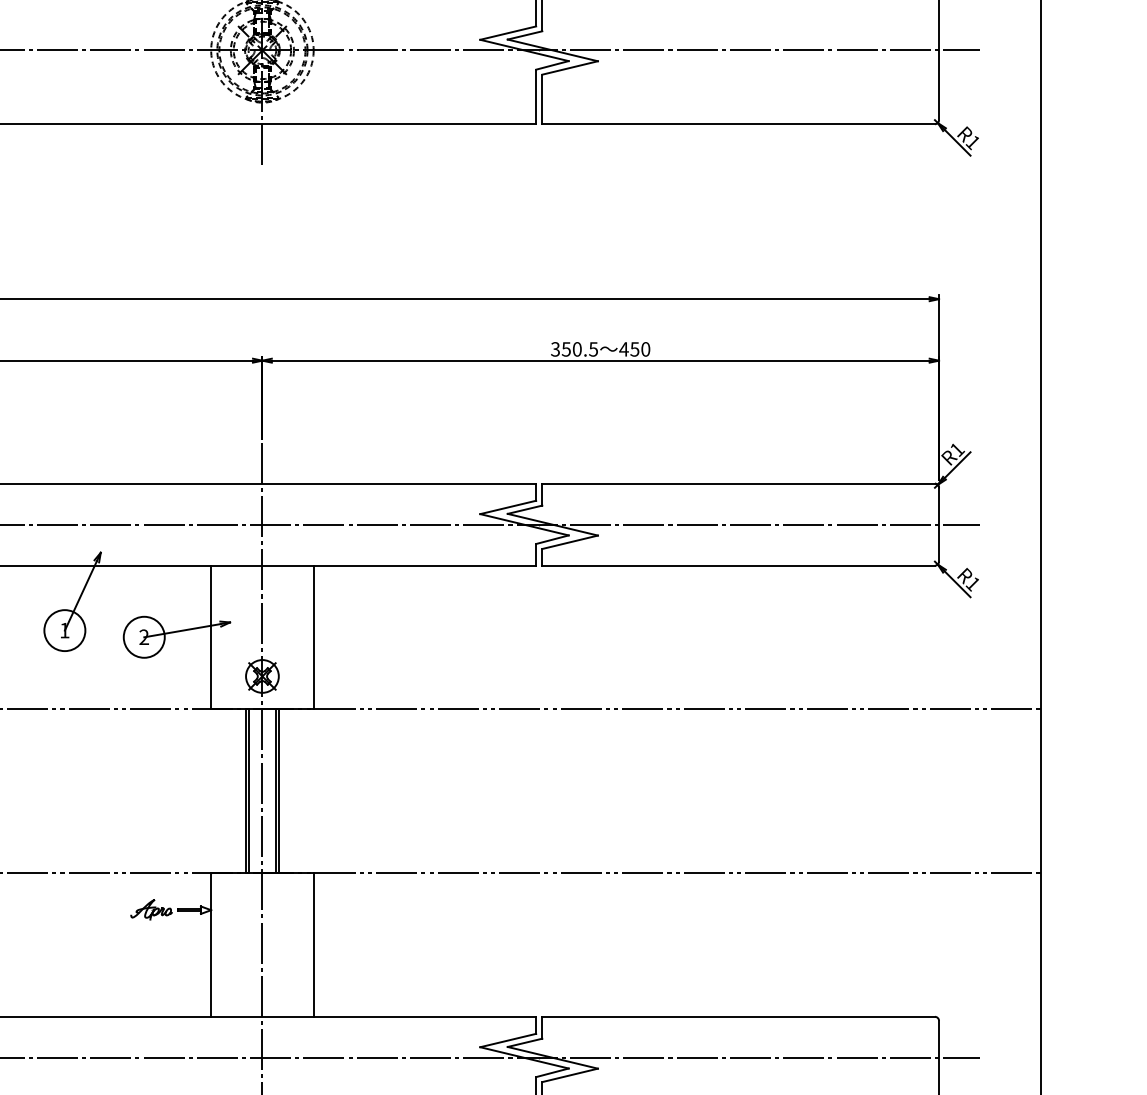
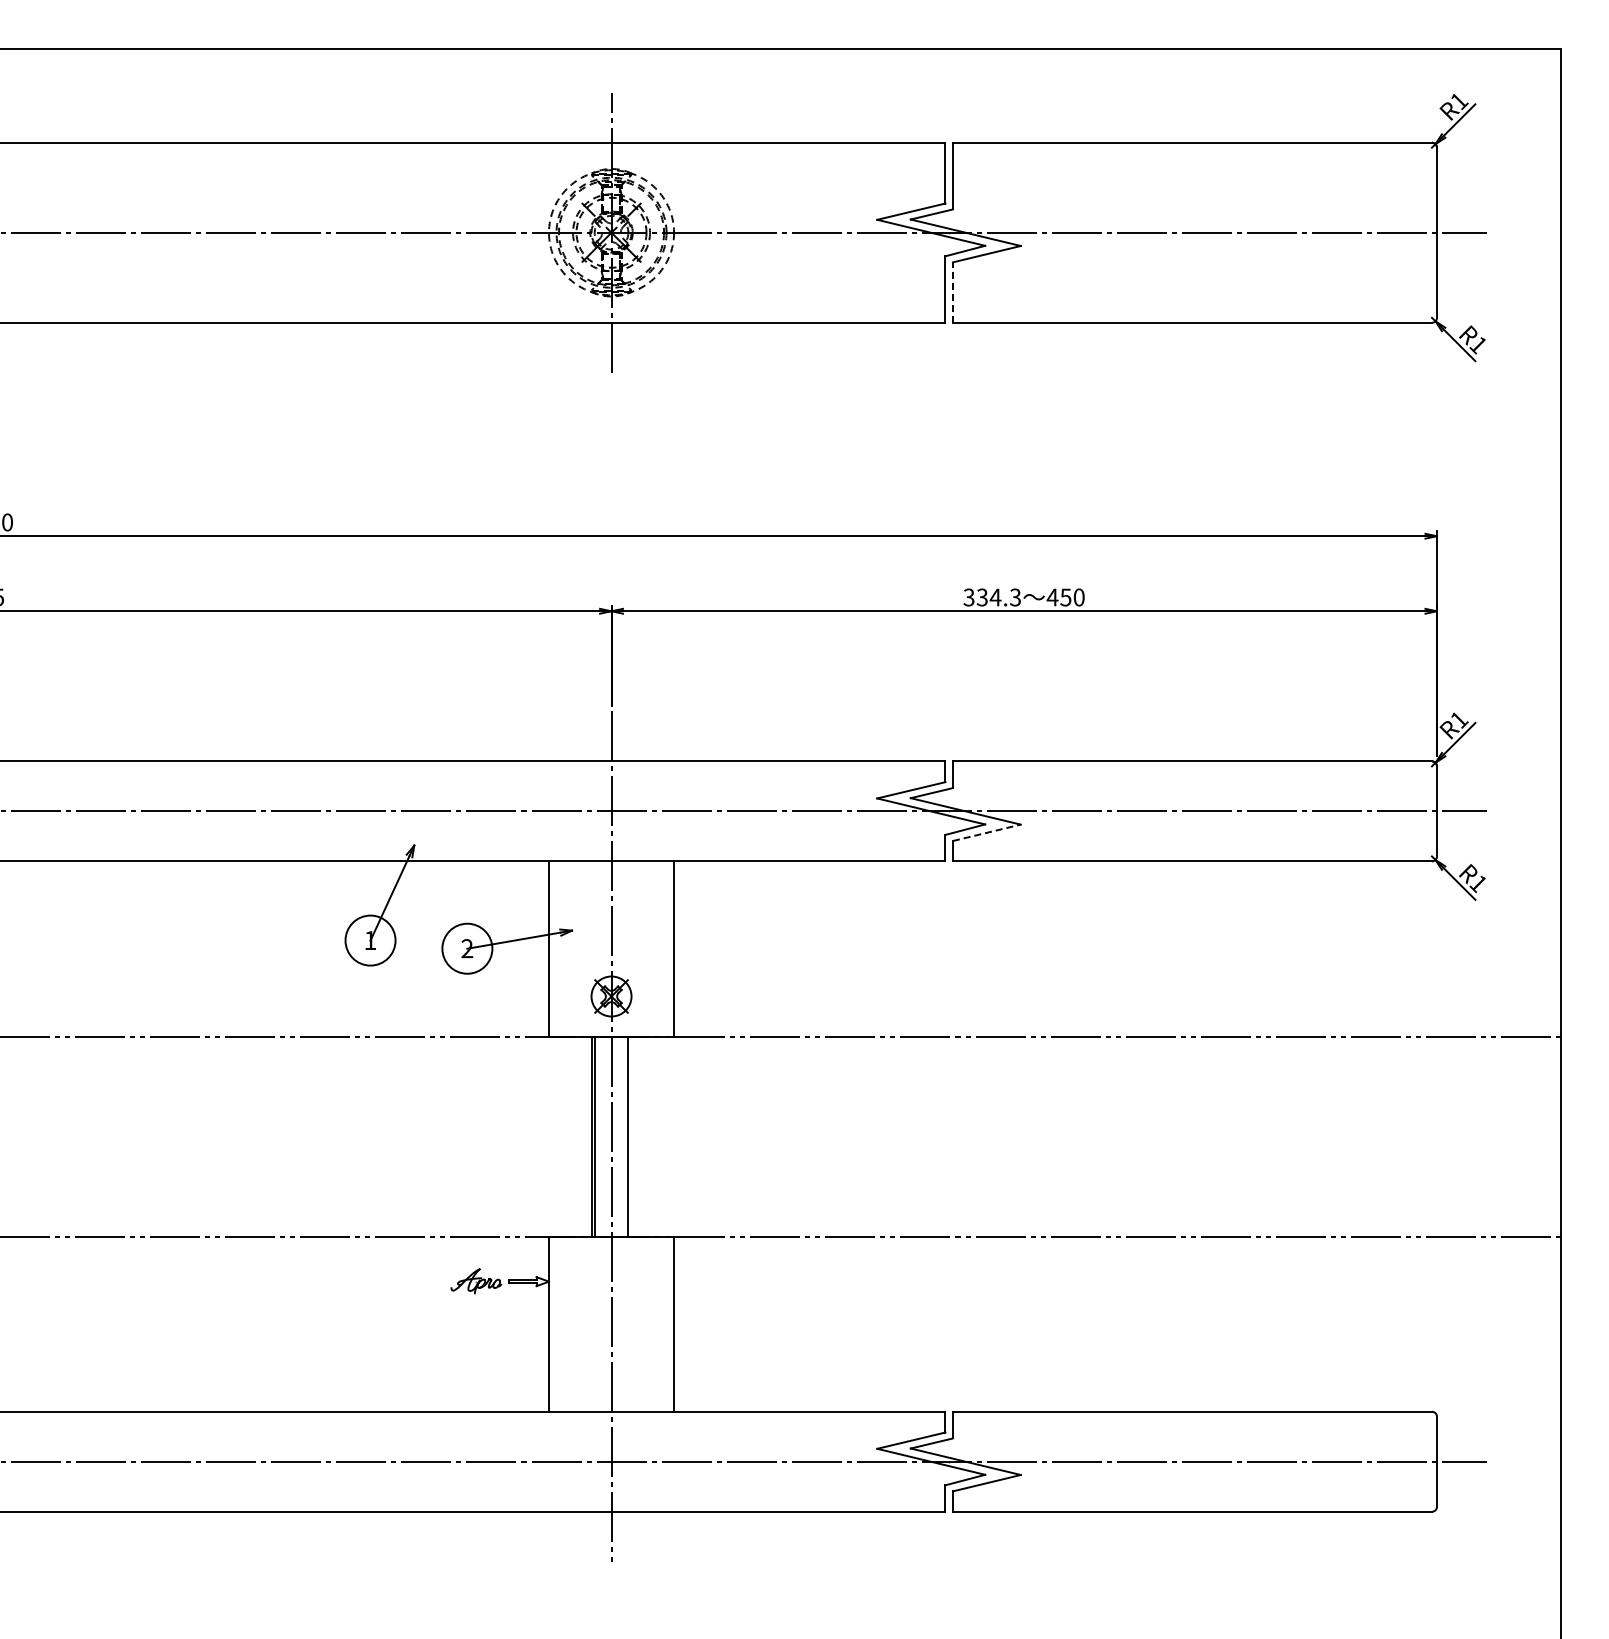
line: (541, 99) -> (952, 292), solid -> dashed
text: (579, 349) -> (998, 597), 350.5 -> 334.3
line: (569, 542) -> (986, 832), solid -> dashed
line: (278, 791) -> (631, 1136), removed

